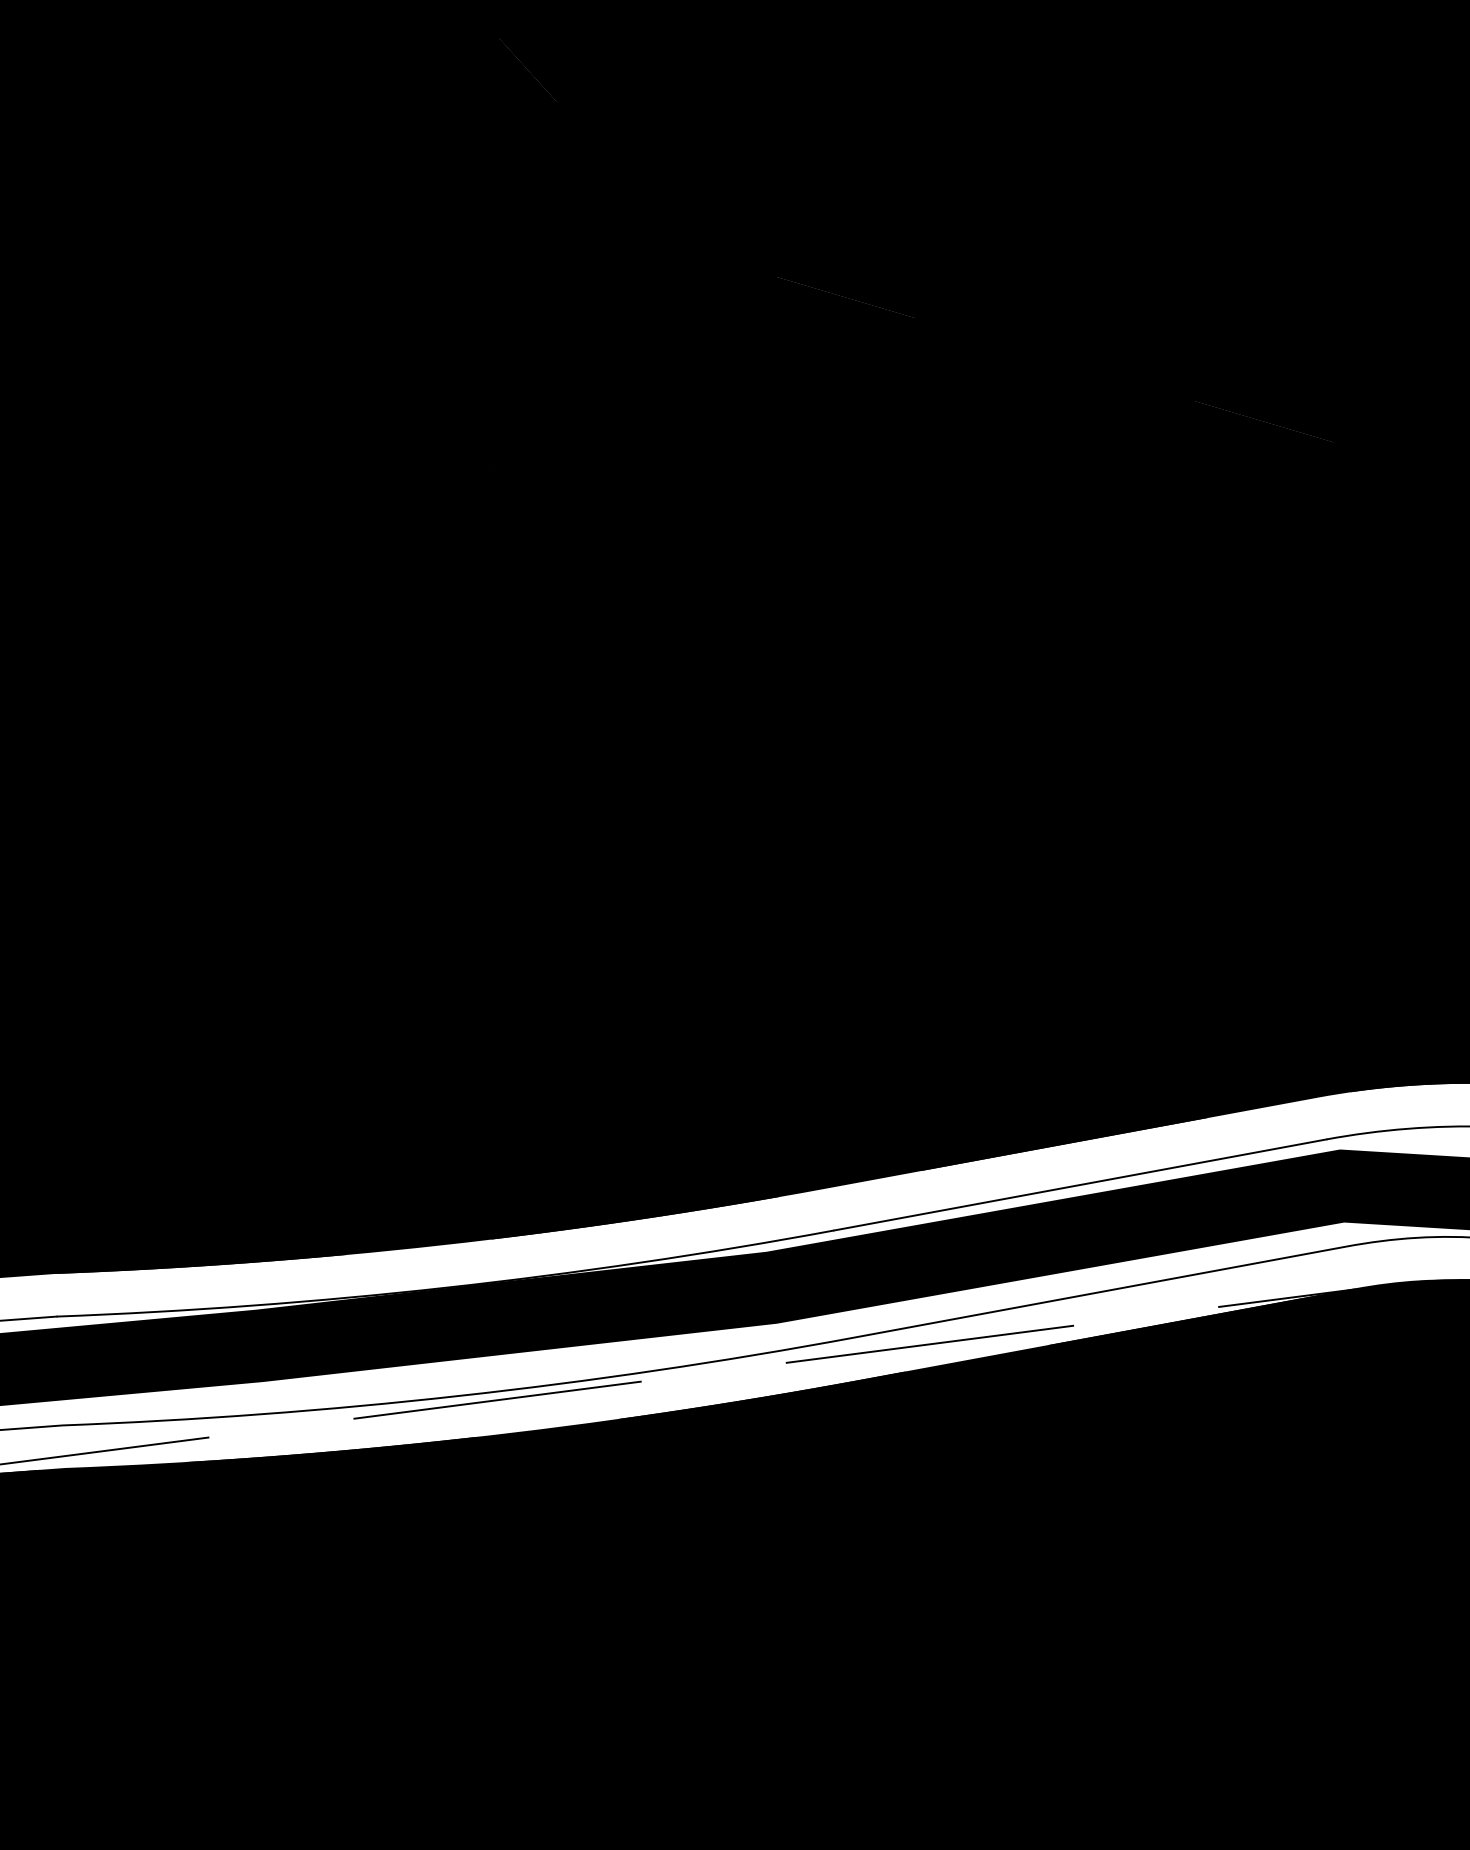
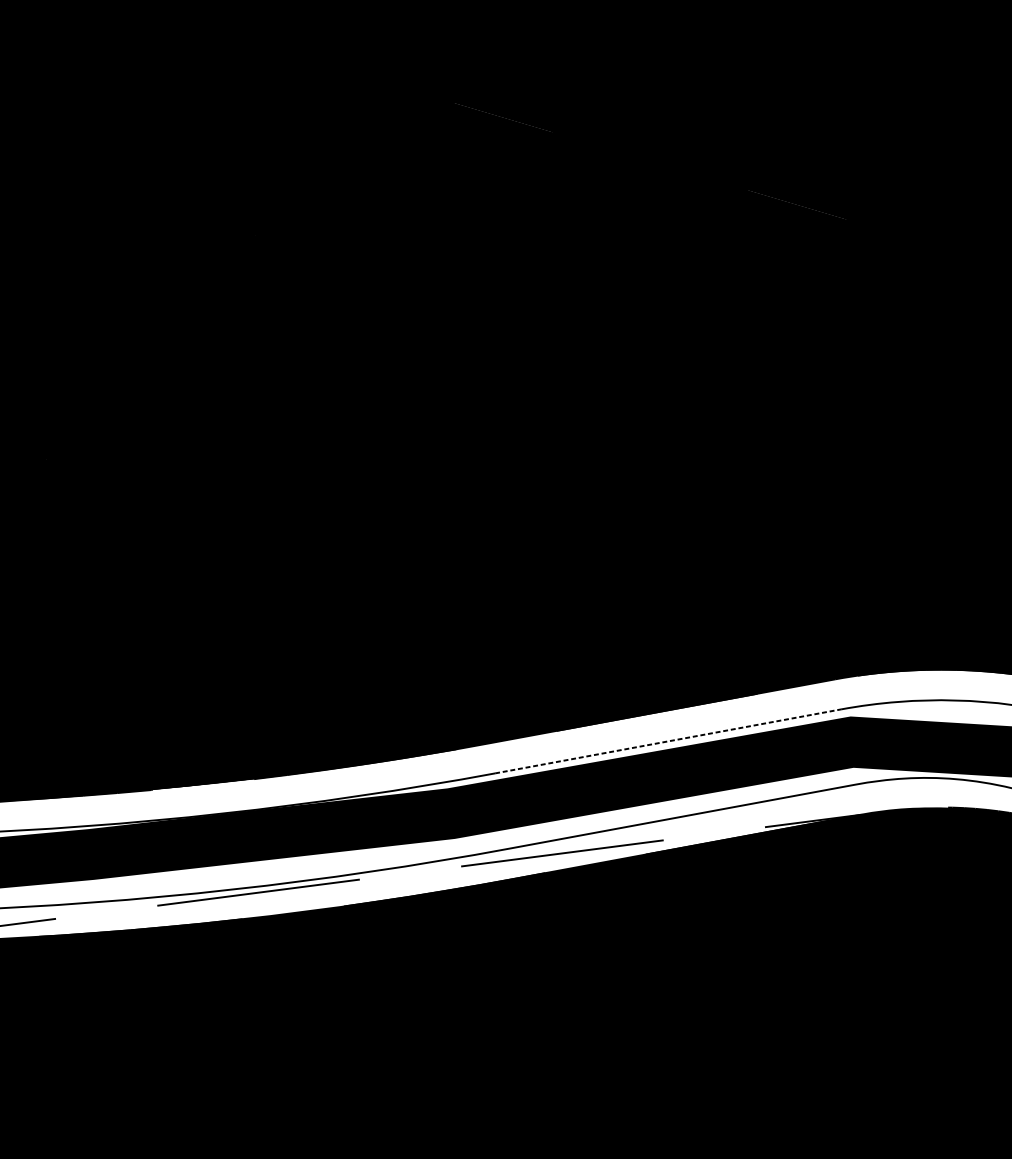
line: (1080, 1184) -> (668, 741), solid -> dashed

